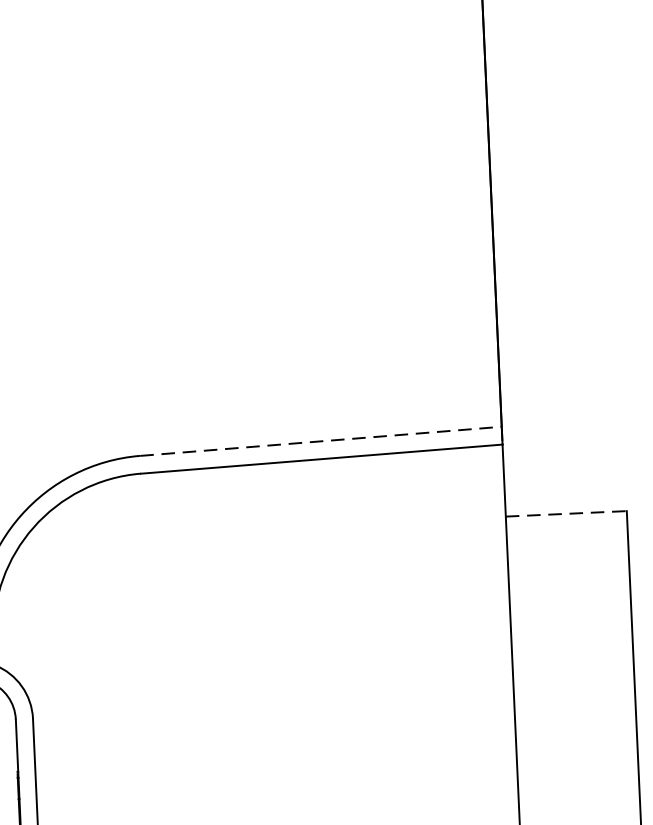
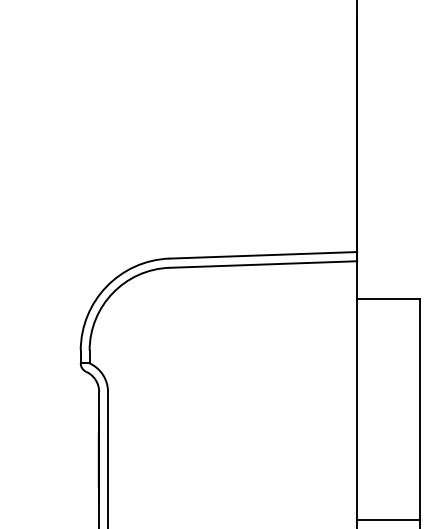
line: (321, 441) -> (263, 255), dashed -> solid
line: (568, 513) -> (389, 298), dashed -> solid

